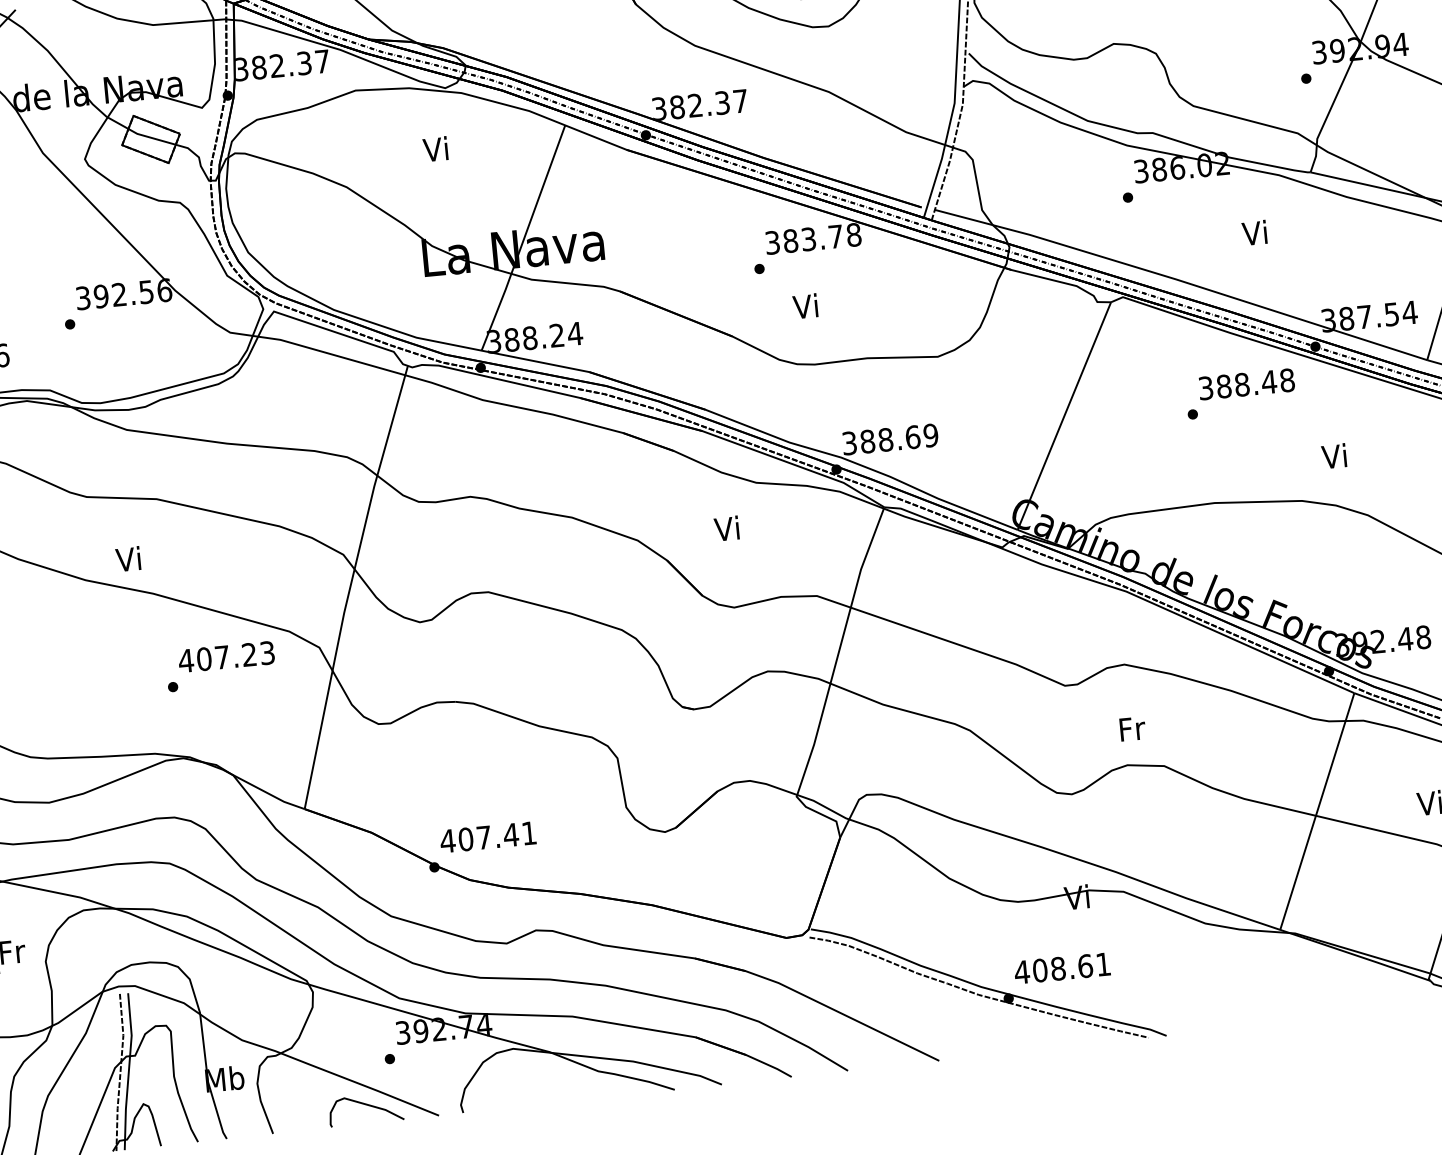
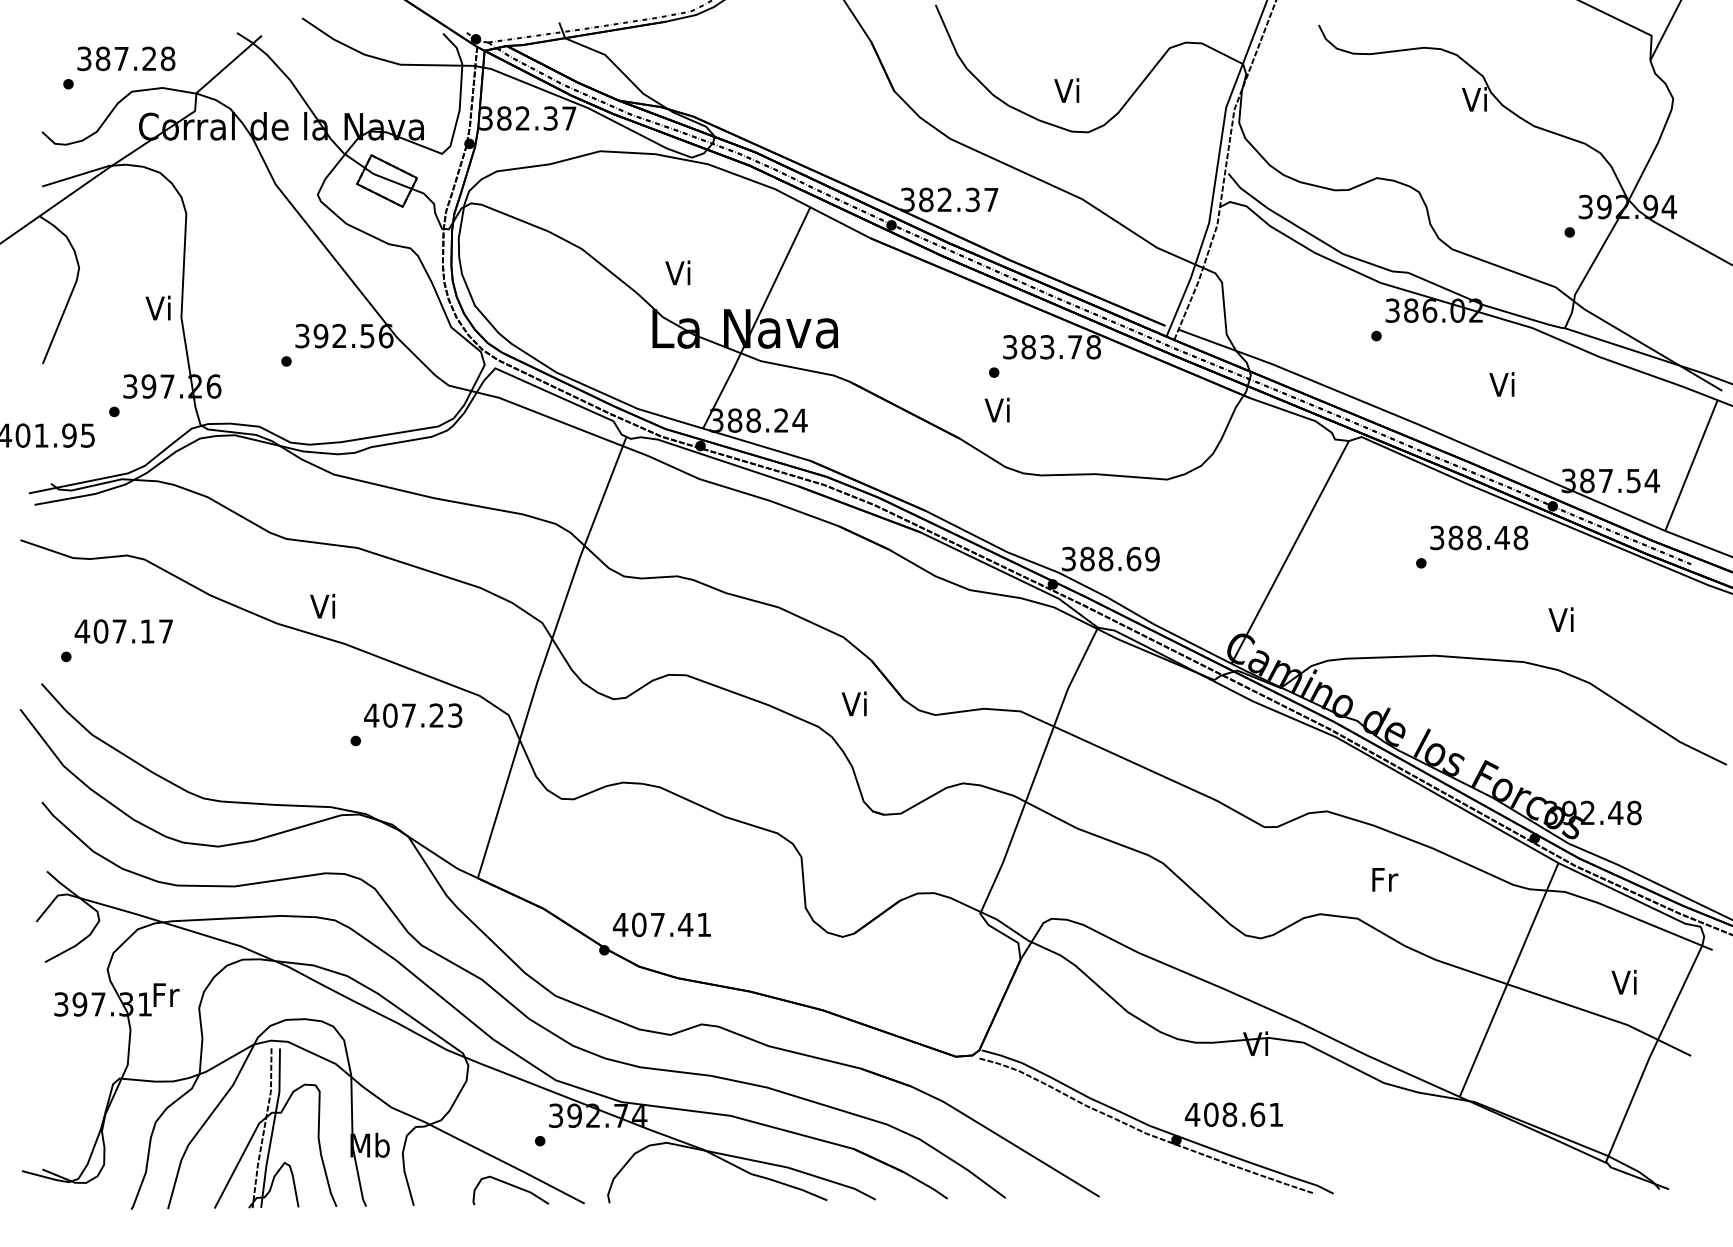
text: (435, 148) -> (677, 272), moved
text: (804, 305) -> (996, 409), moved
text: (725, 528) -> (853, 703), moved
text: (1133, 728) -> (1385, 879), moved

